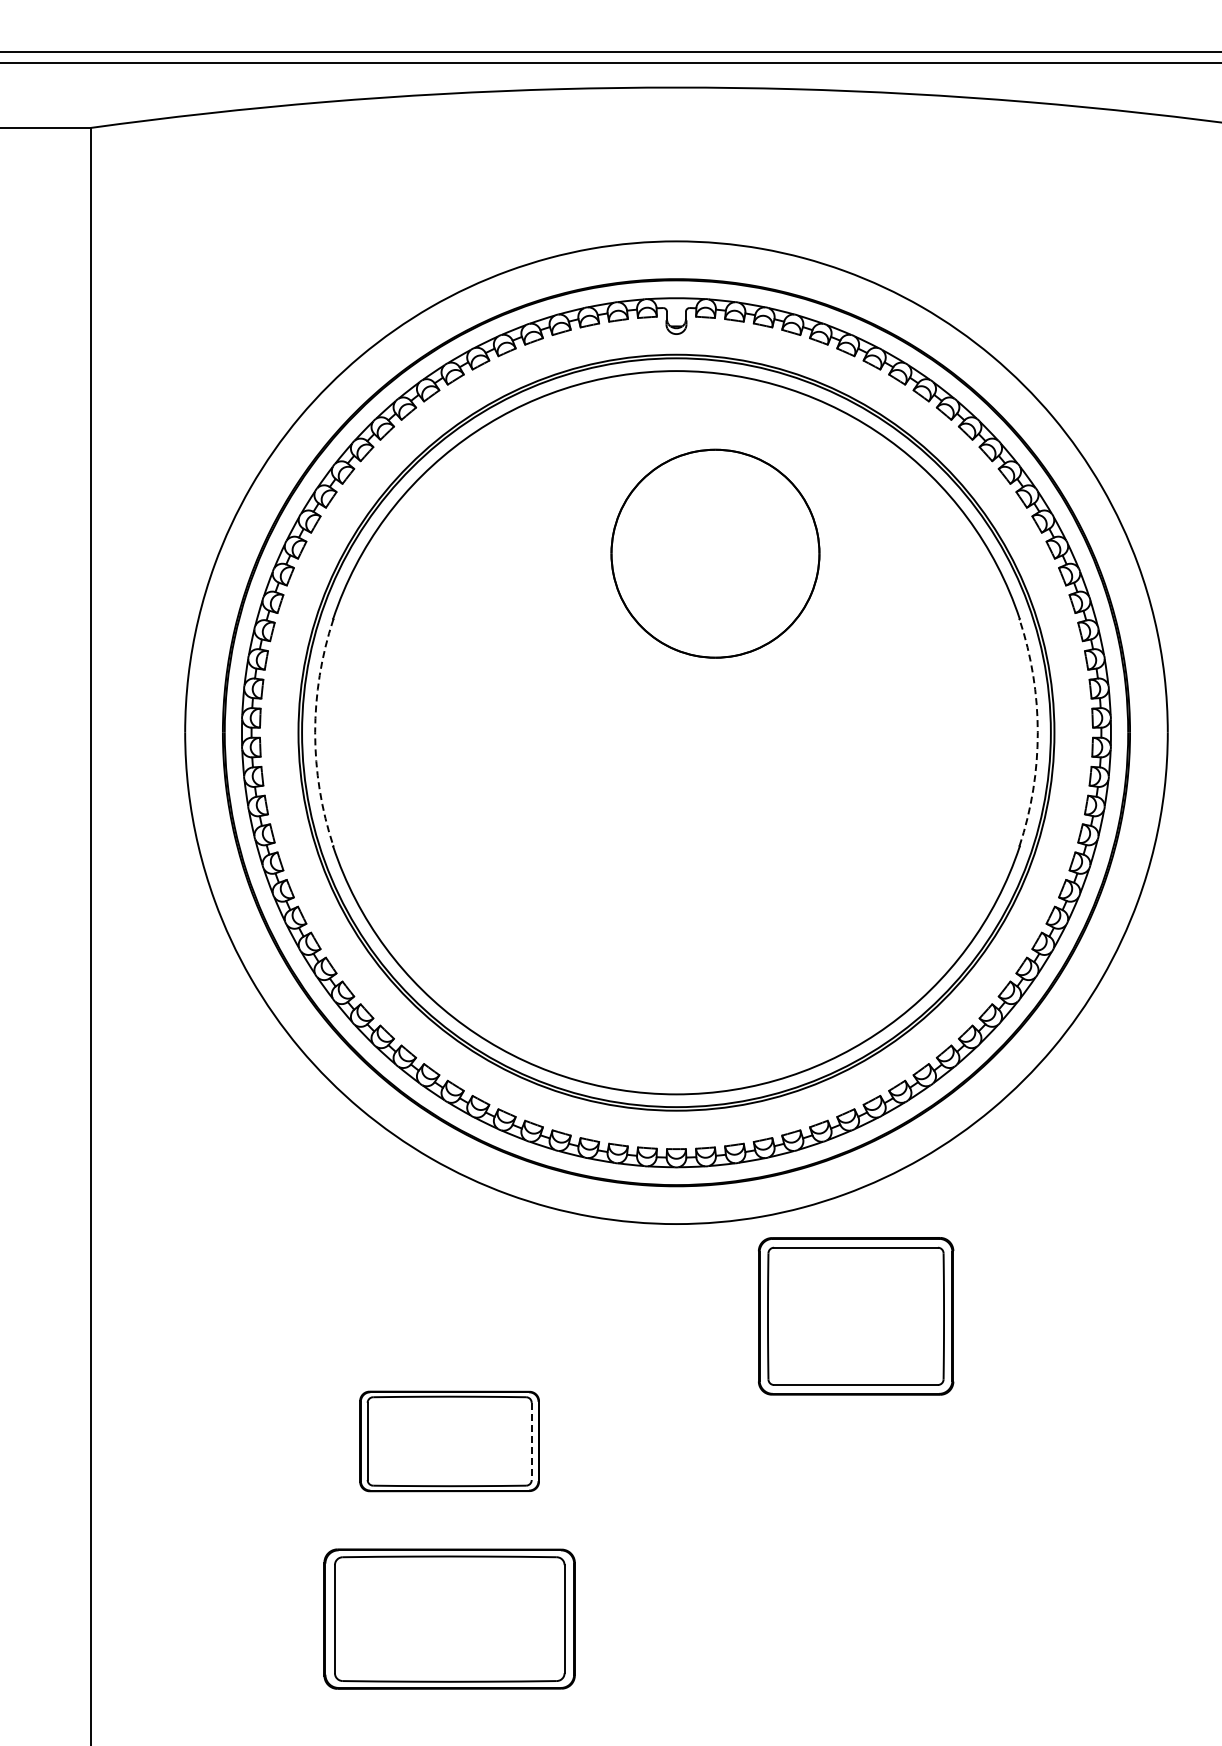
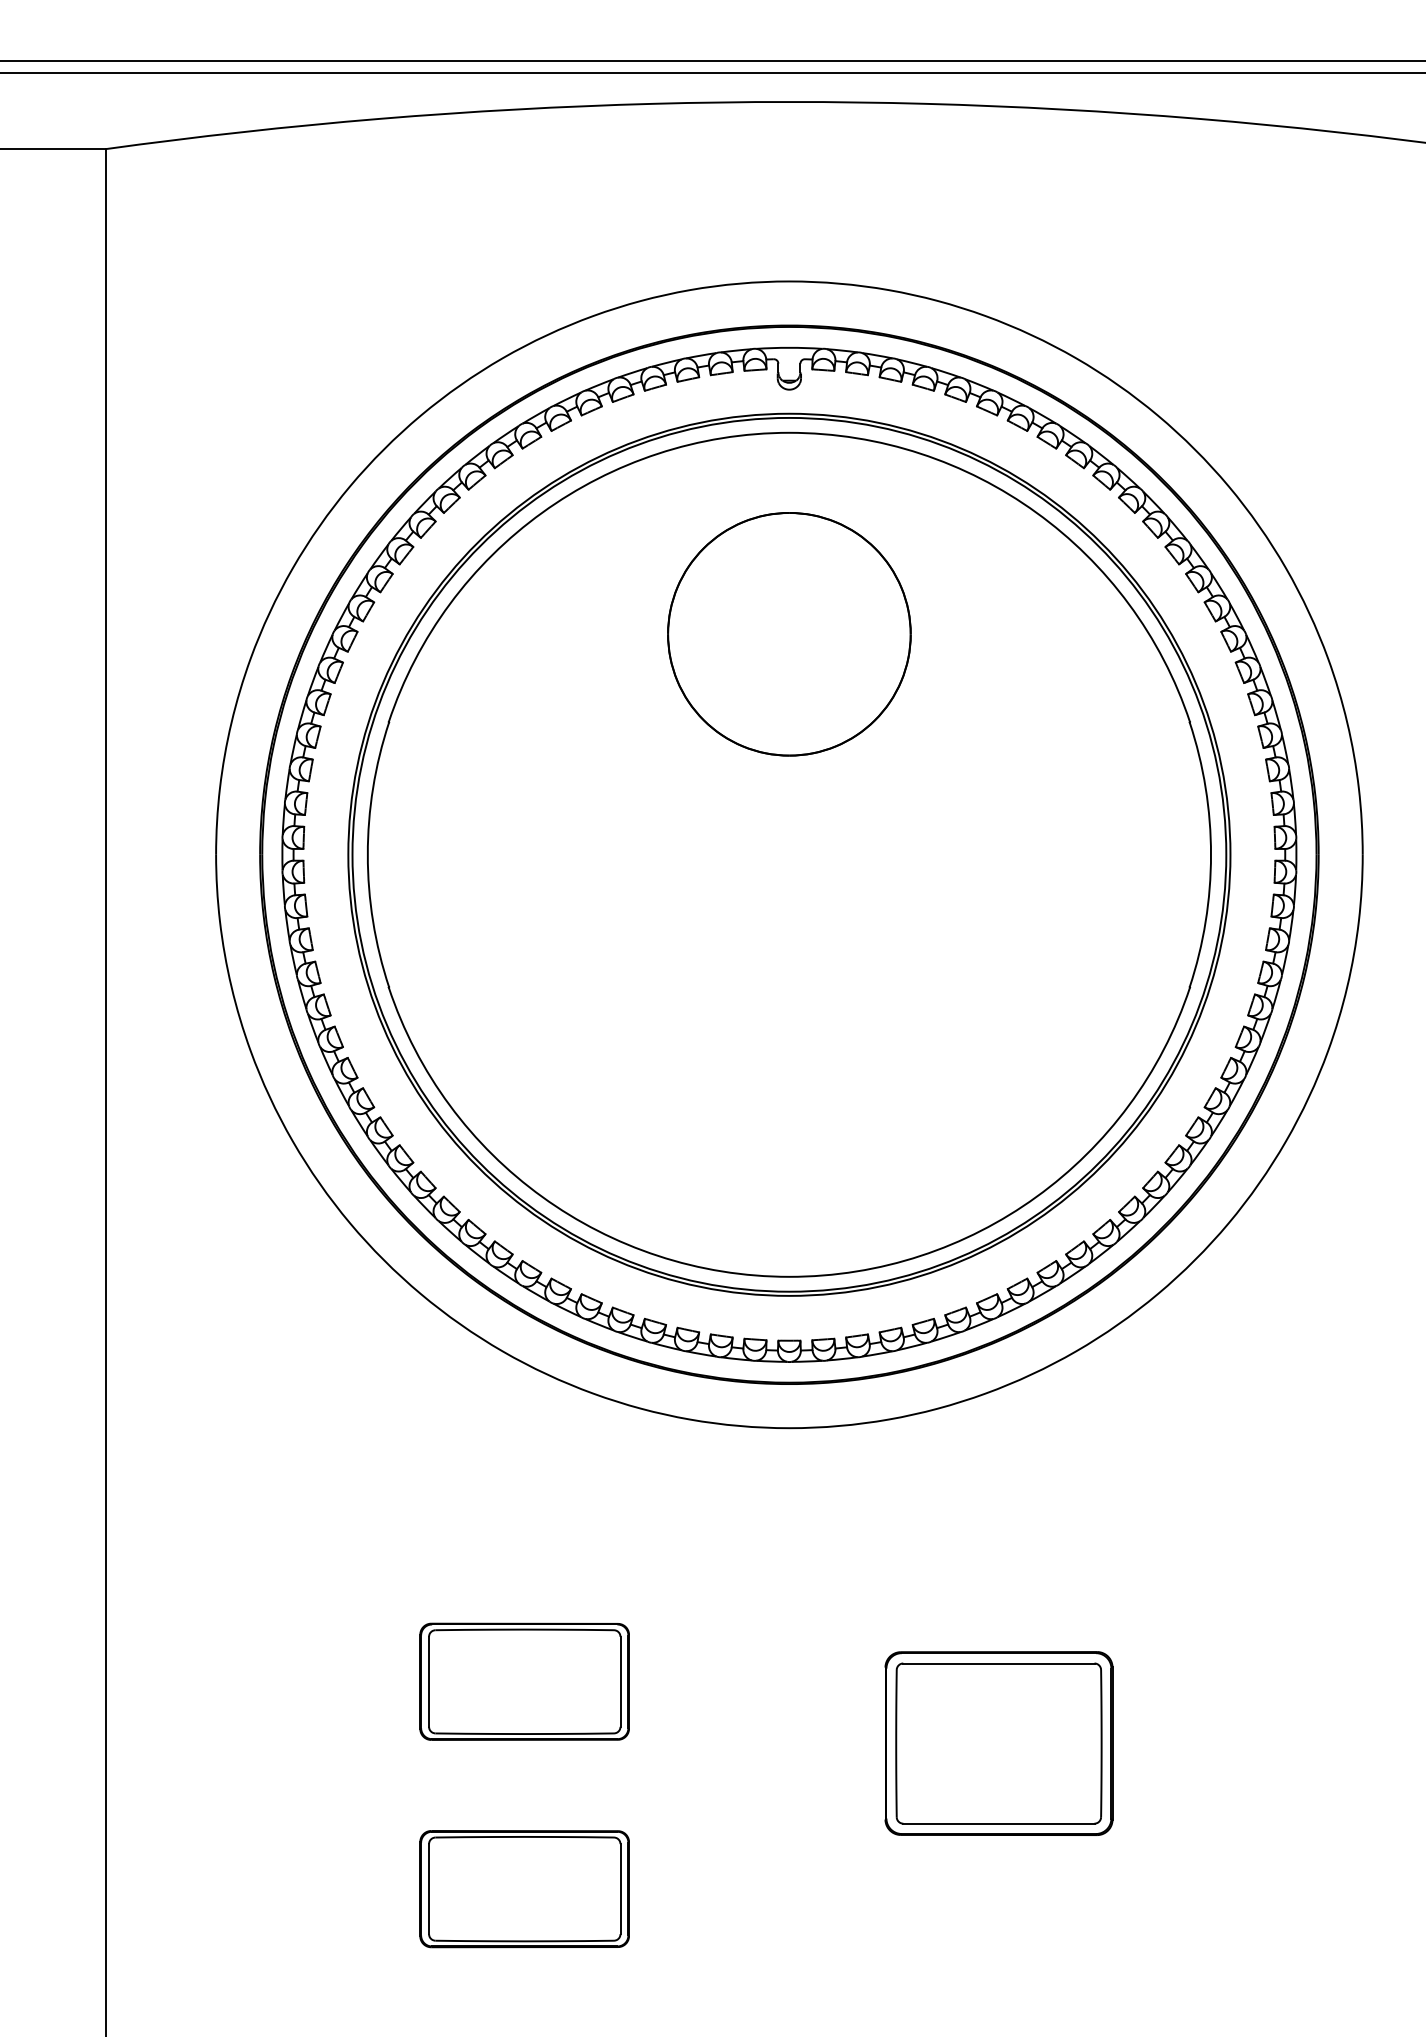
part: (715, 553) -> (789, 634), moved
arc: (315, 732) -> (368, 854), dashed -> solid
arc: (1037, 732) -> (1210, 854), dashed -> solid
part: (856, 1316) -> (999, 1743), moved
line: (531, 1441) -> (620, 1681), dashed -> solid
part: (449, 1618) -> (524, 1888), size x0.71

